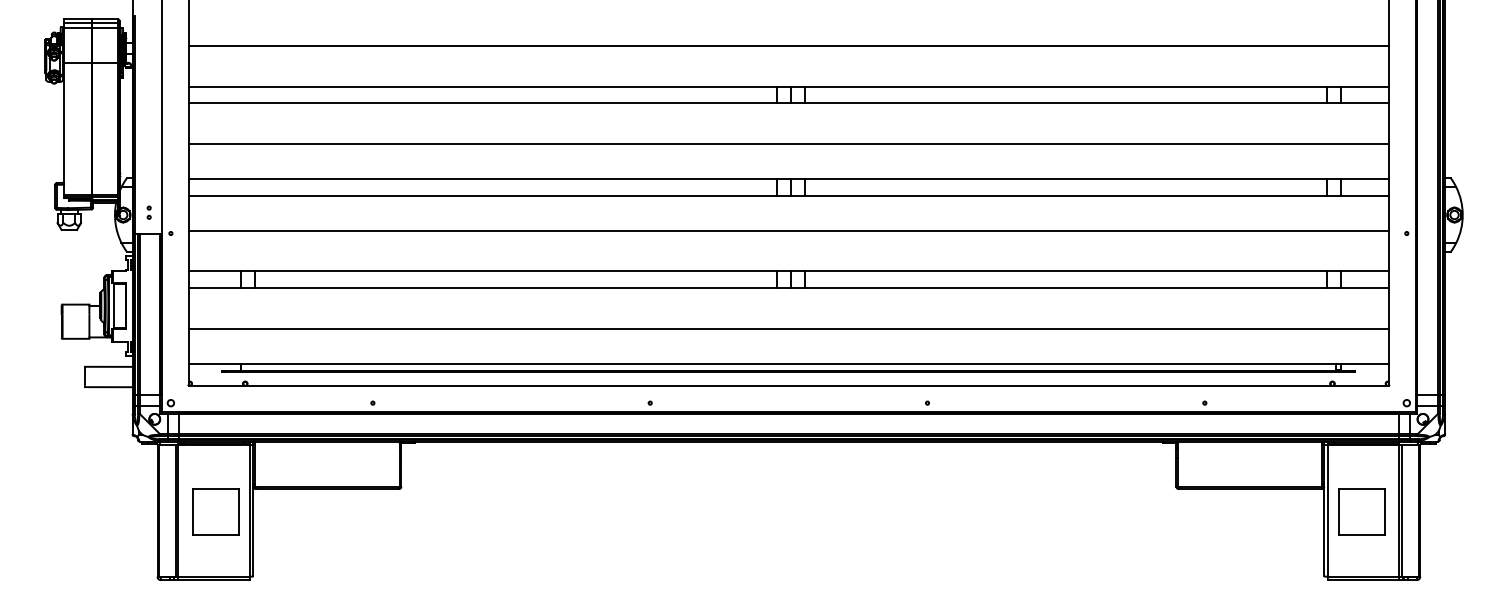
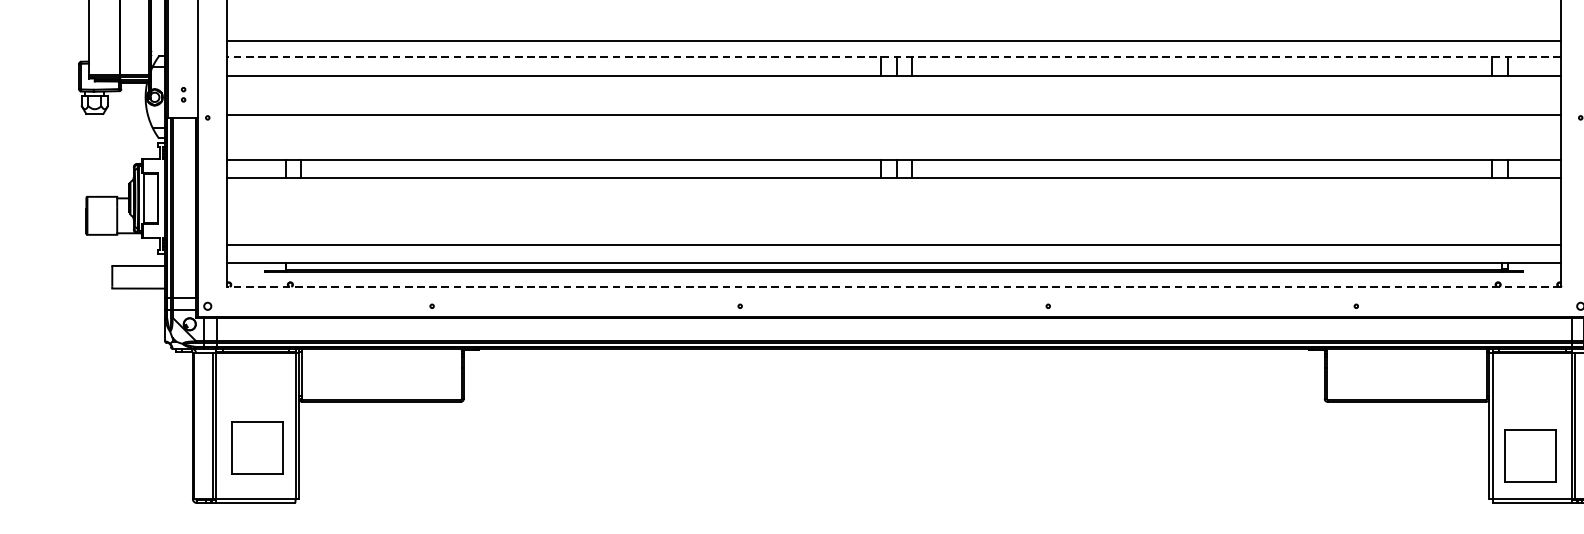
line: (788, 144) -> (893, 41), moved
line: (788, 179) -> (893, 57), solid -> dashed
line: (788, 328) -> (893, 244), moved
line: (788, 385) -> (893, 286), solid -> dashed
part: (215, 511) -> (257, 447), moved
part: (1361, 511) -> (1530, 455), moved

